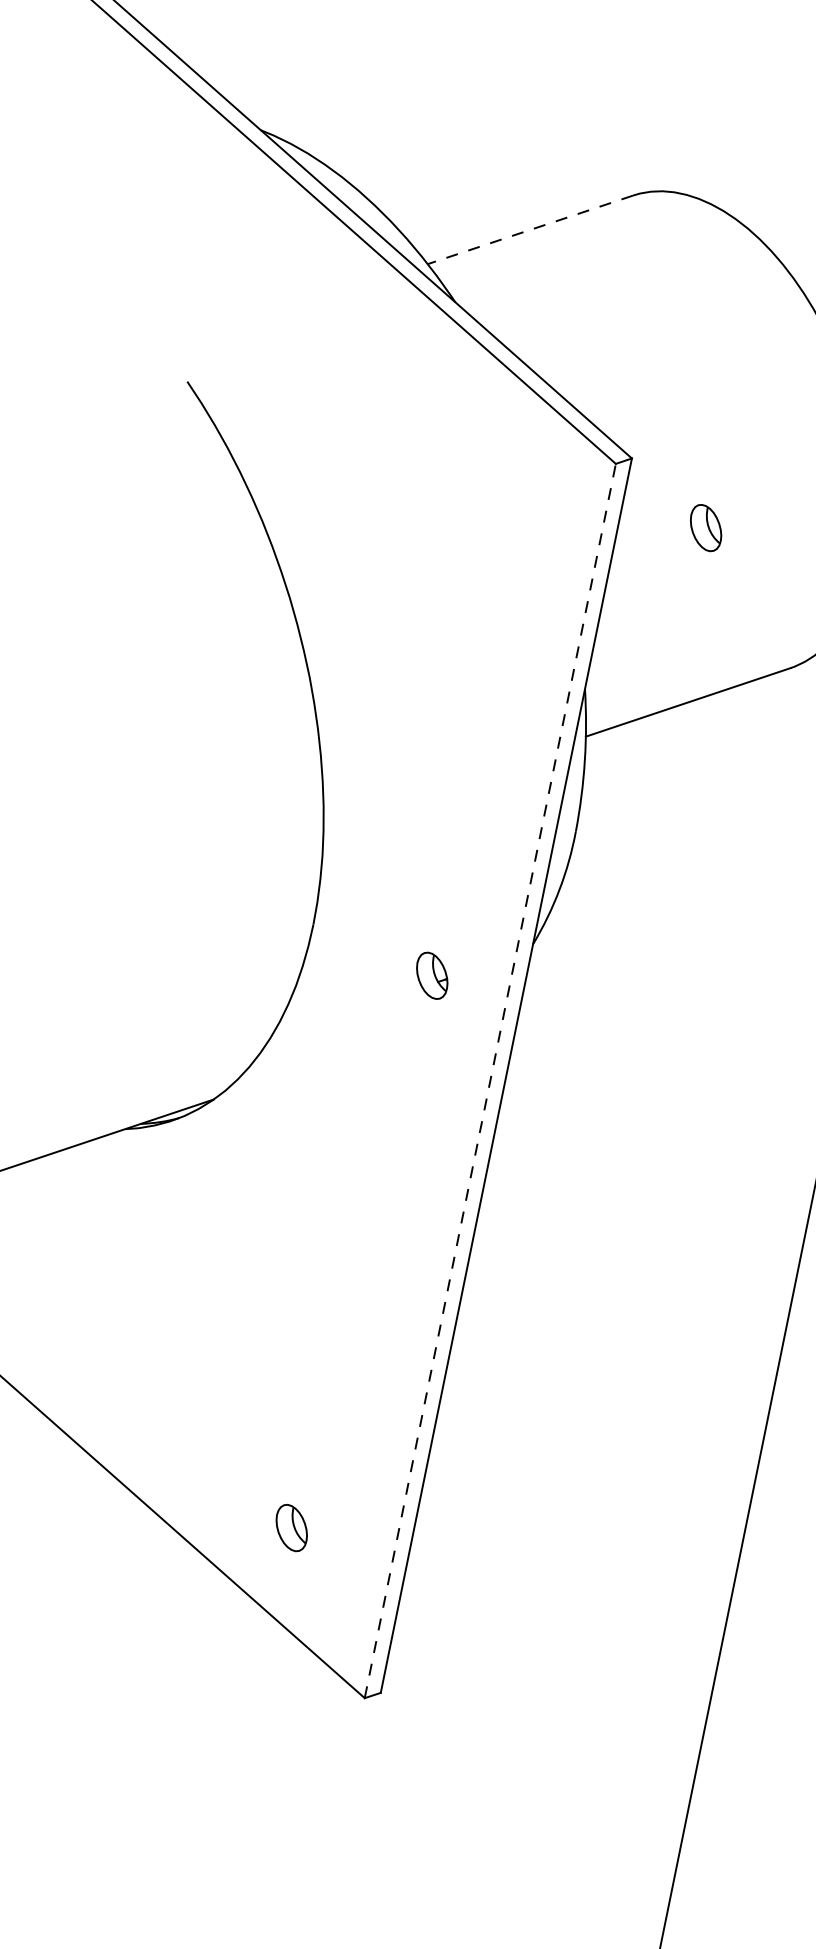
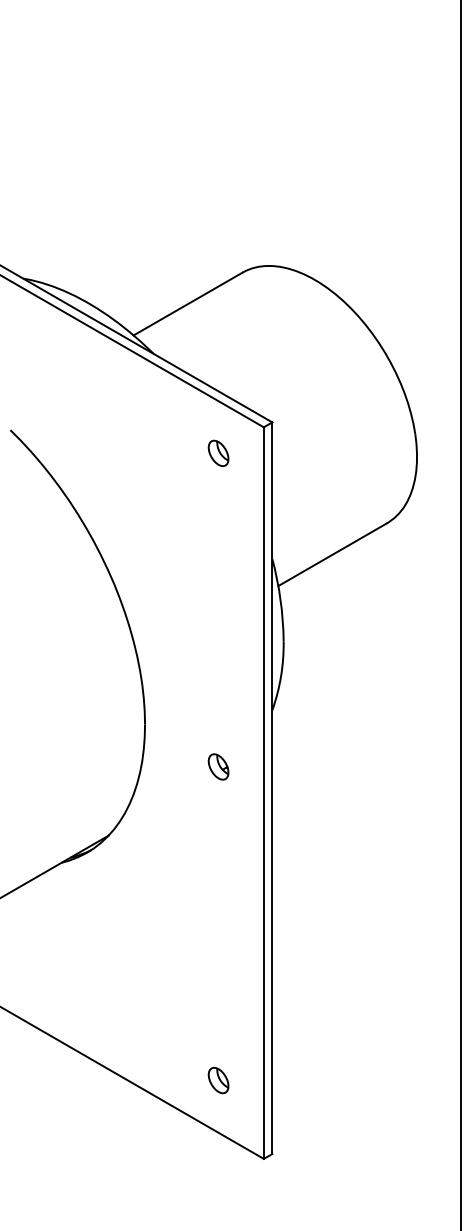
line: (530, 230) -> (188, 304), dashed -> solid
part: (706, 526) -> (218, 452), moved
part: (432, 974) -> (218, 766), moved
line: (489, 1081) -> (263, 793), dashed -> solid
part: (291, 1527) -> (218, 1080), moved

